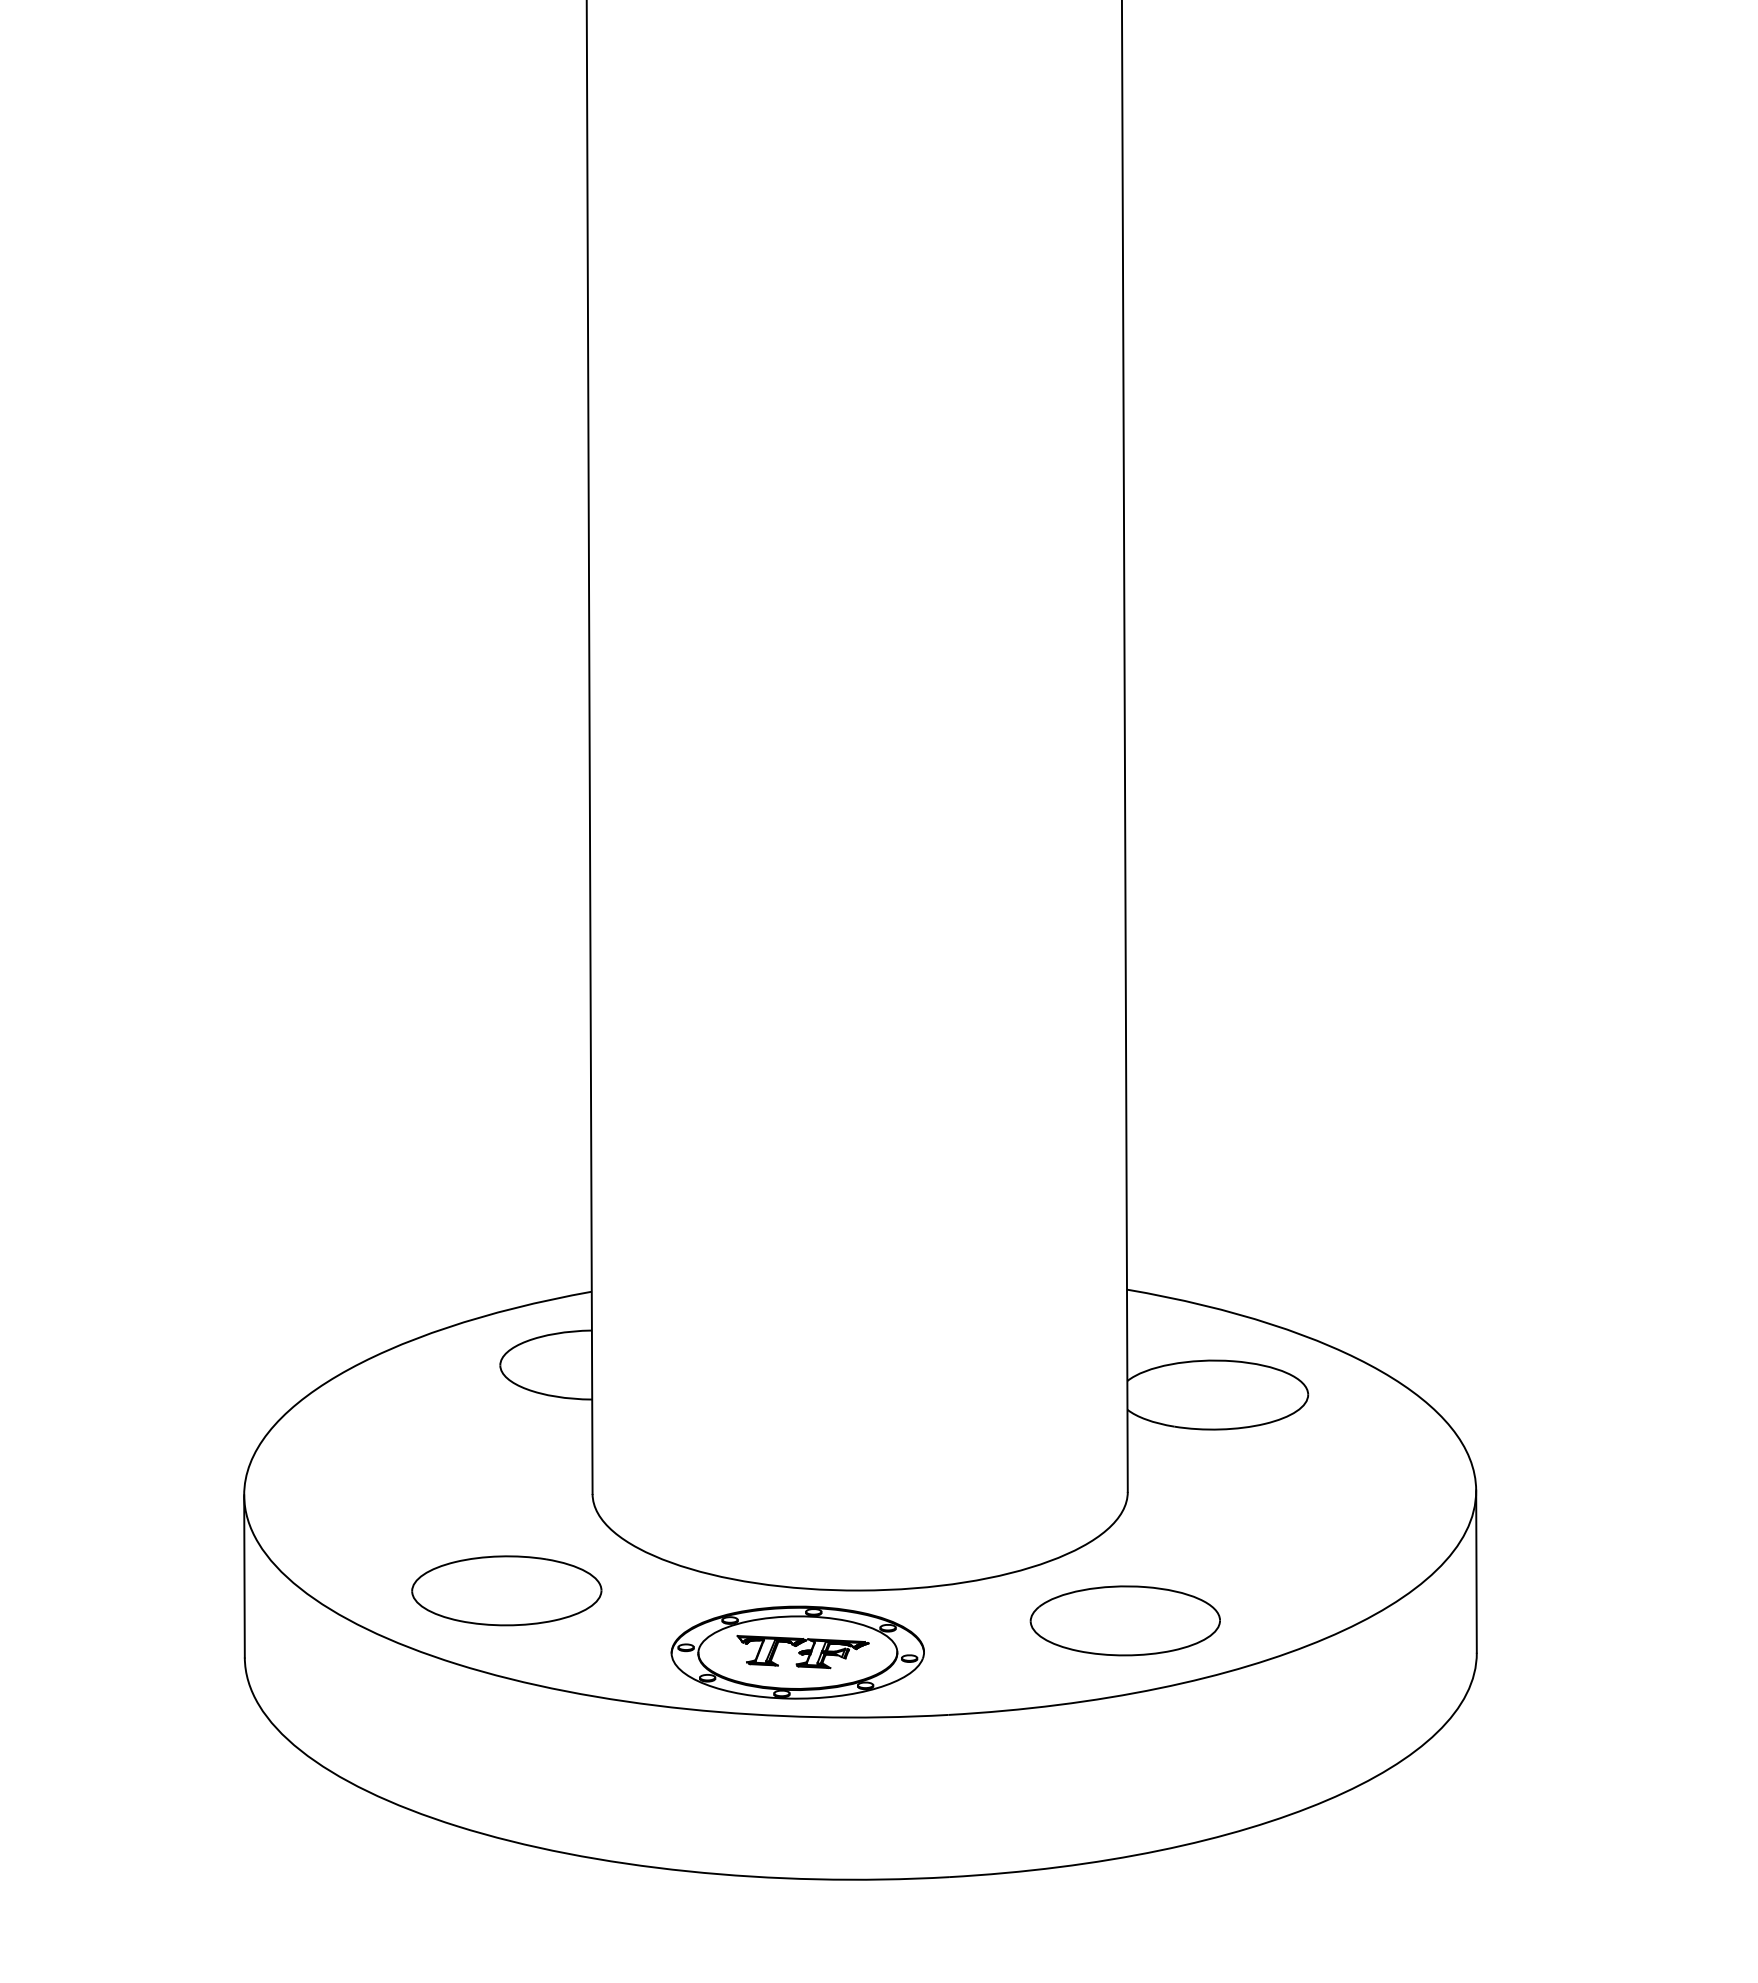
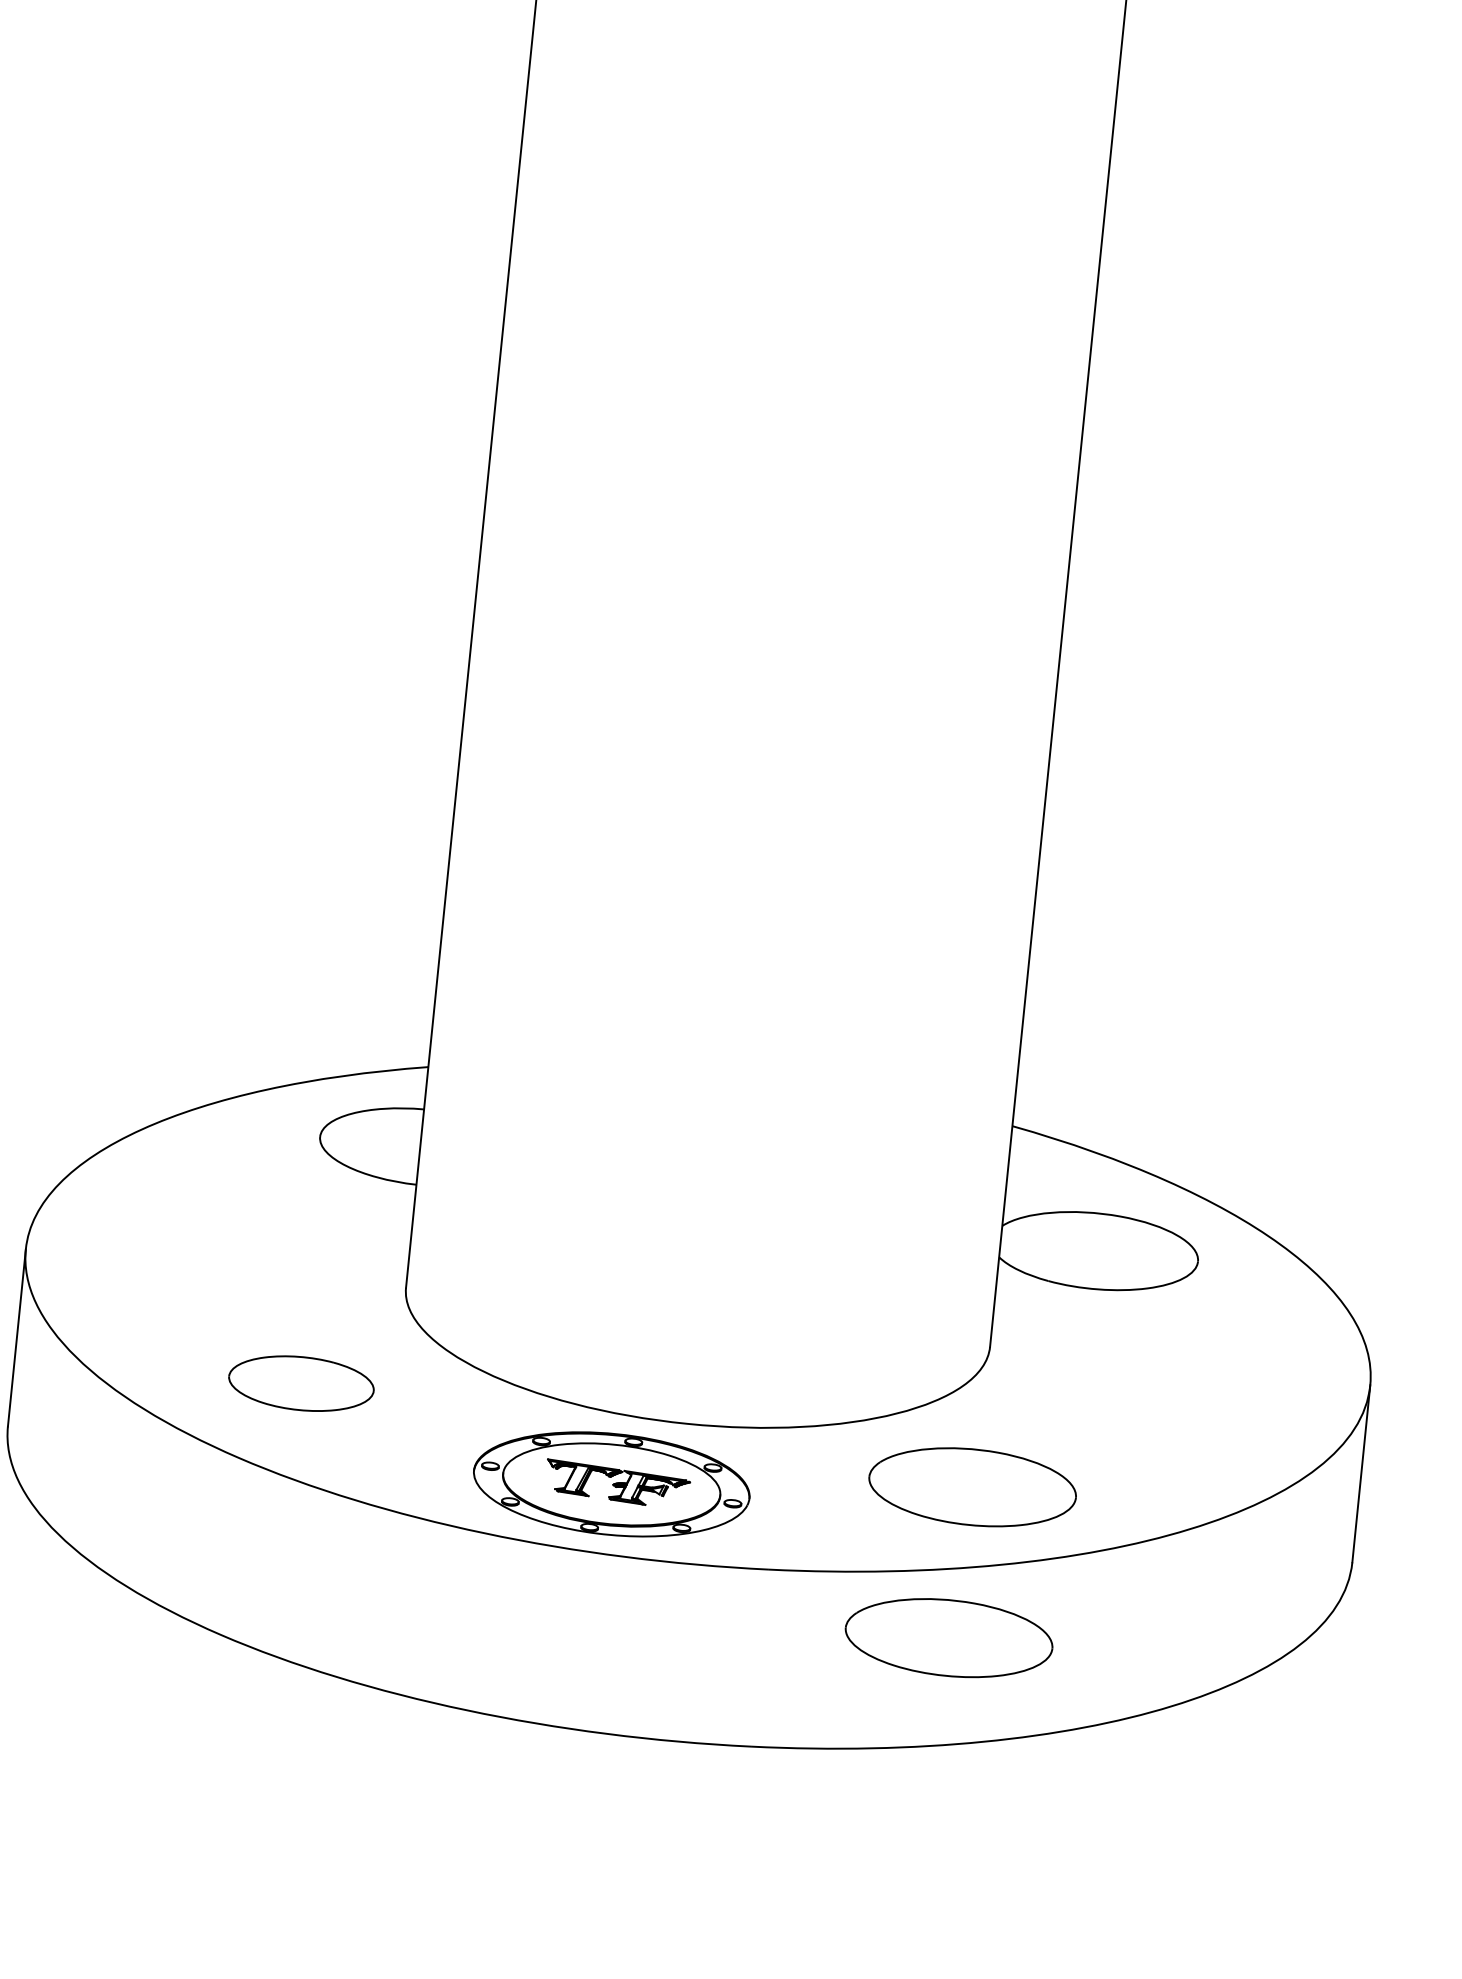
part: (506, 1590) -> (301, 1383), size x0.7
part: (1117, 1759) -> (948, 1637), added

